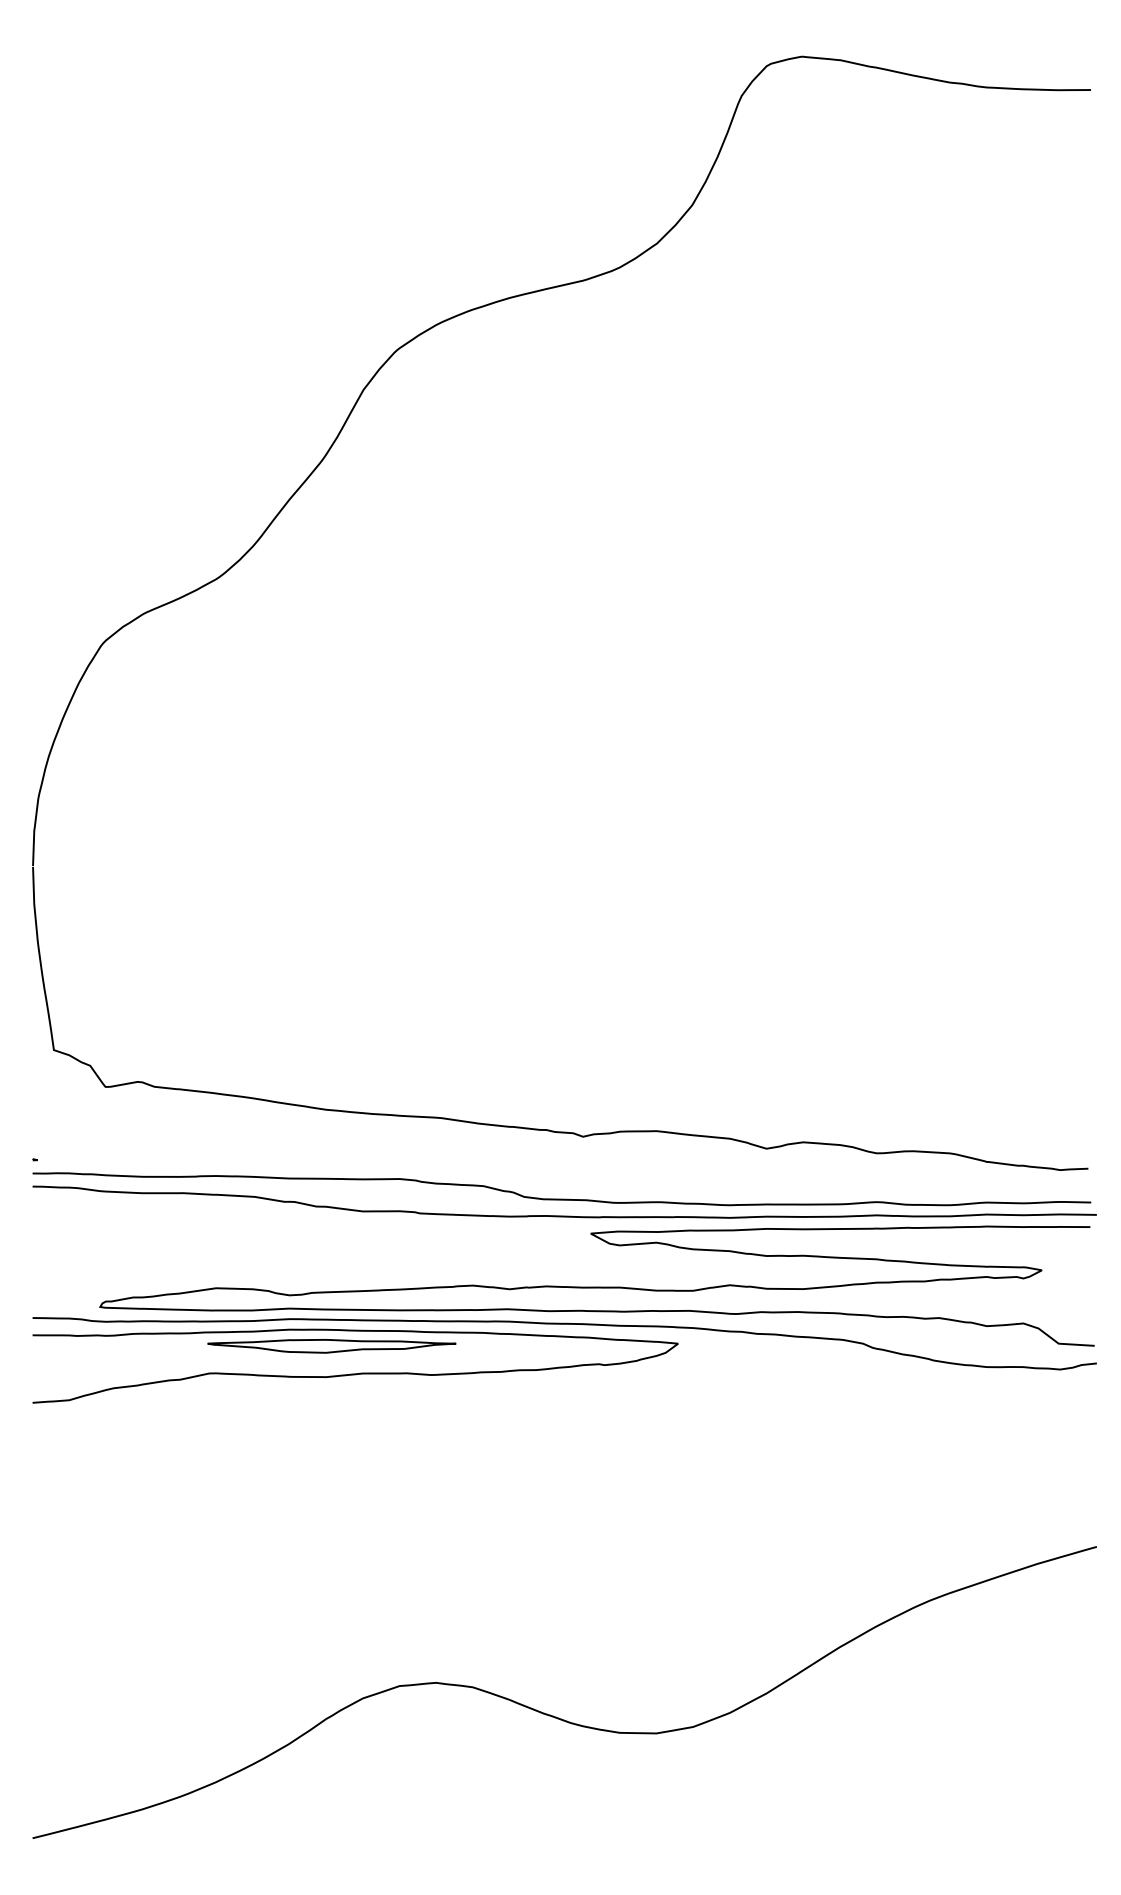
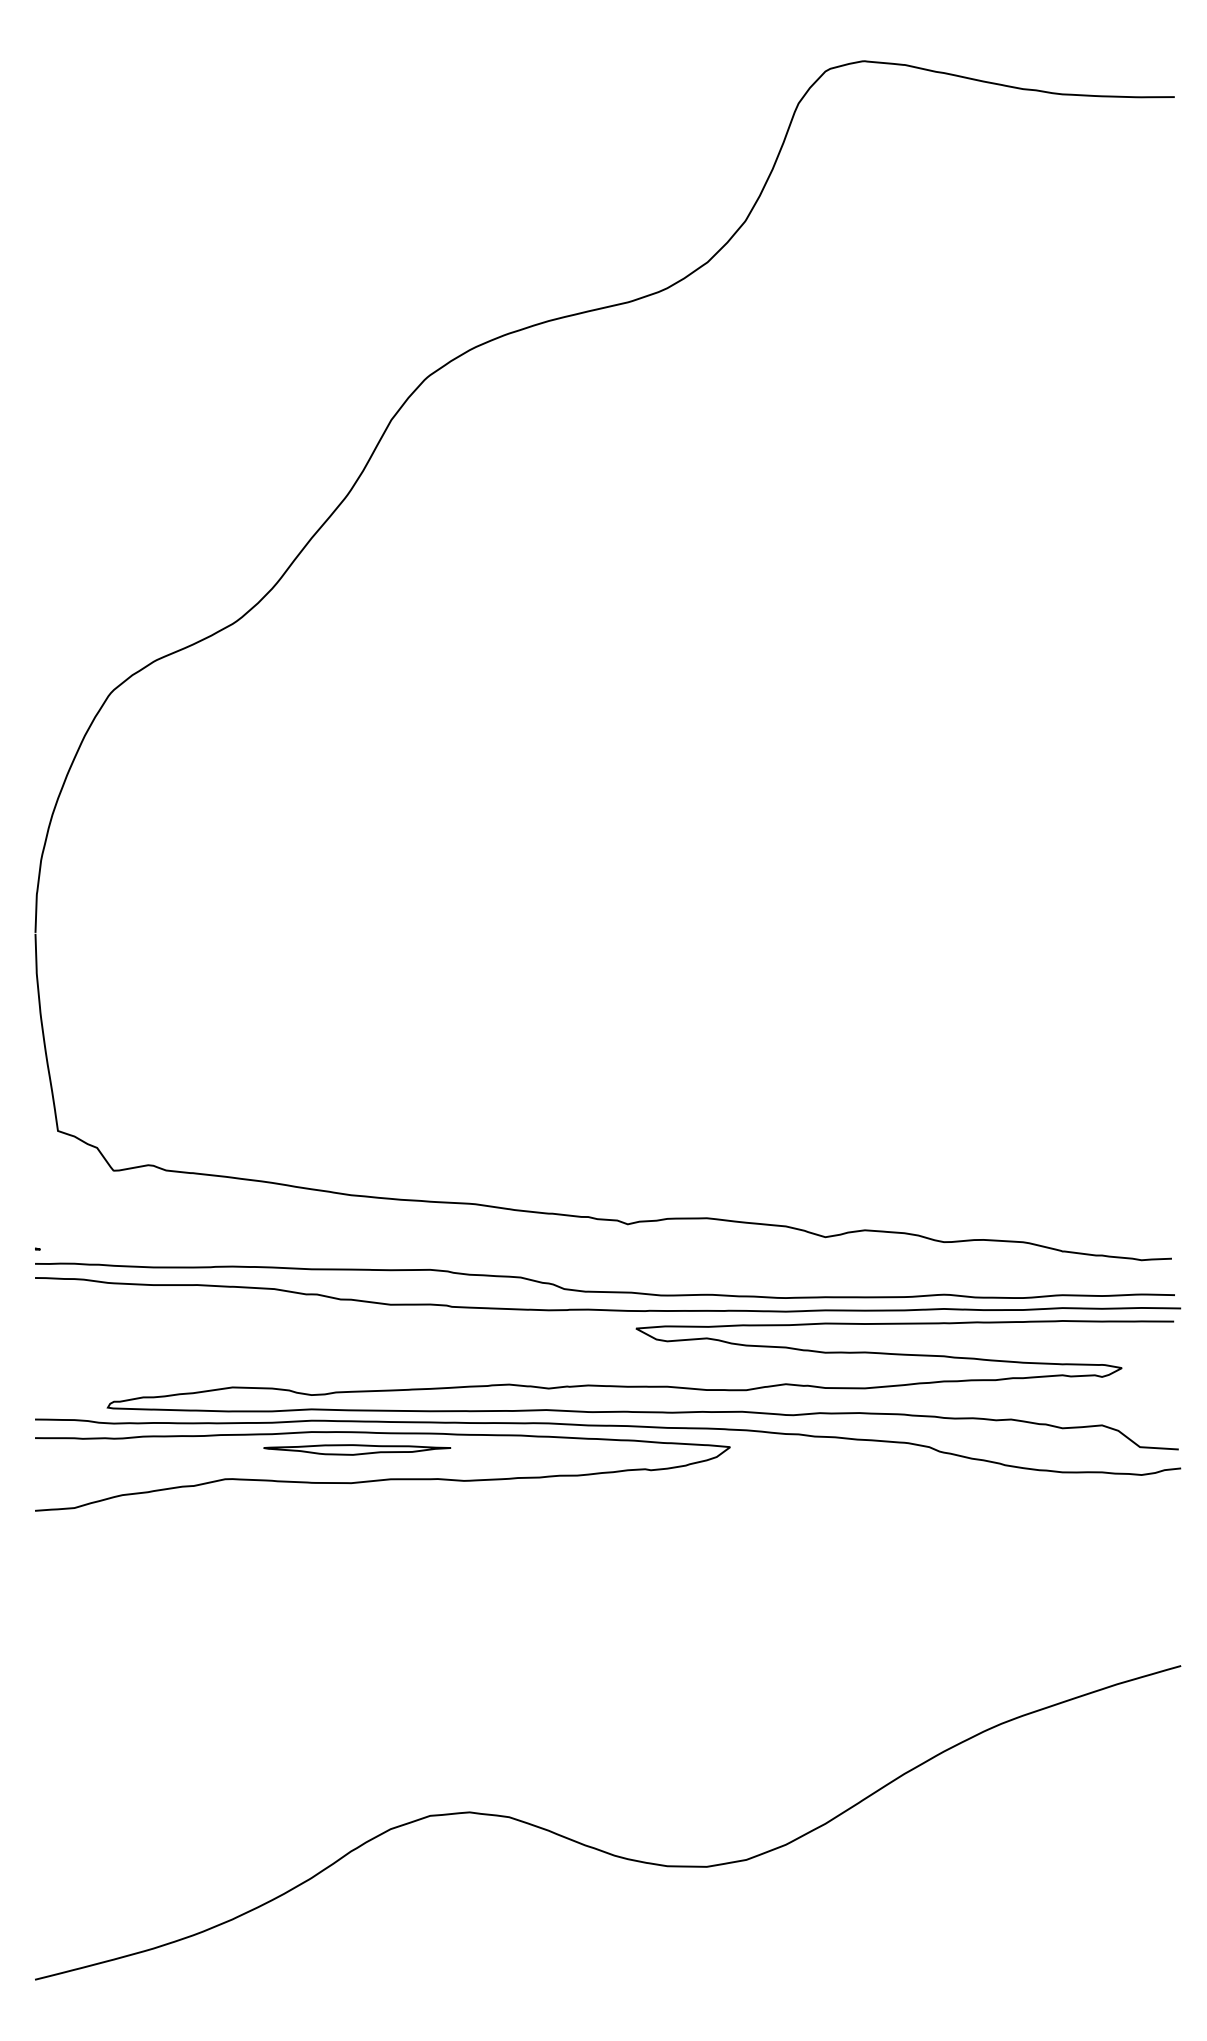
part: (332, 1345) -> (357, 1449), size x0.7

